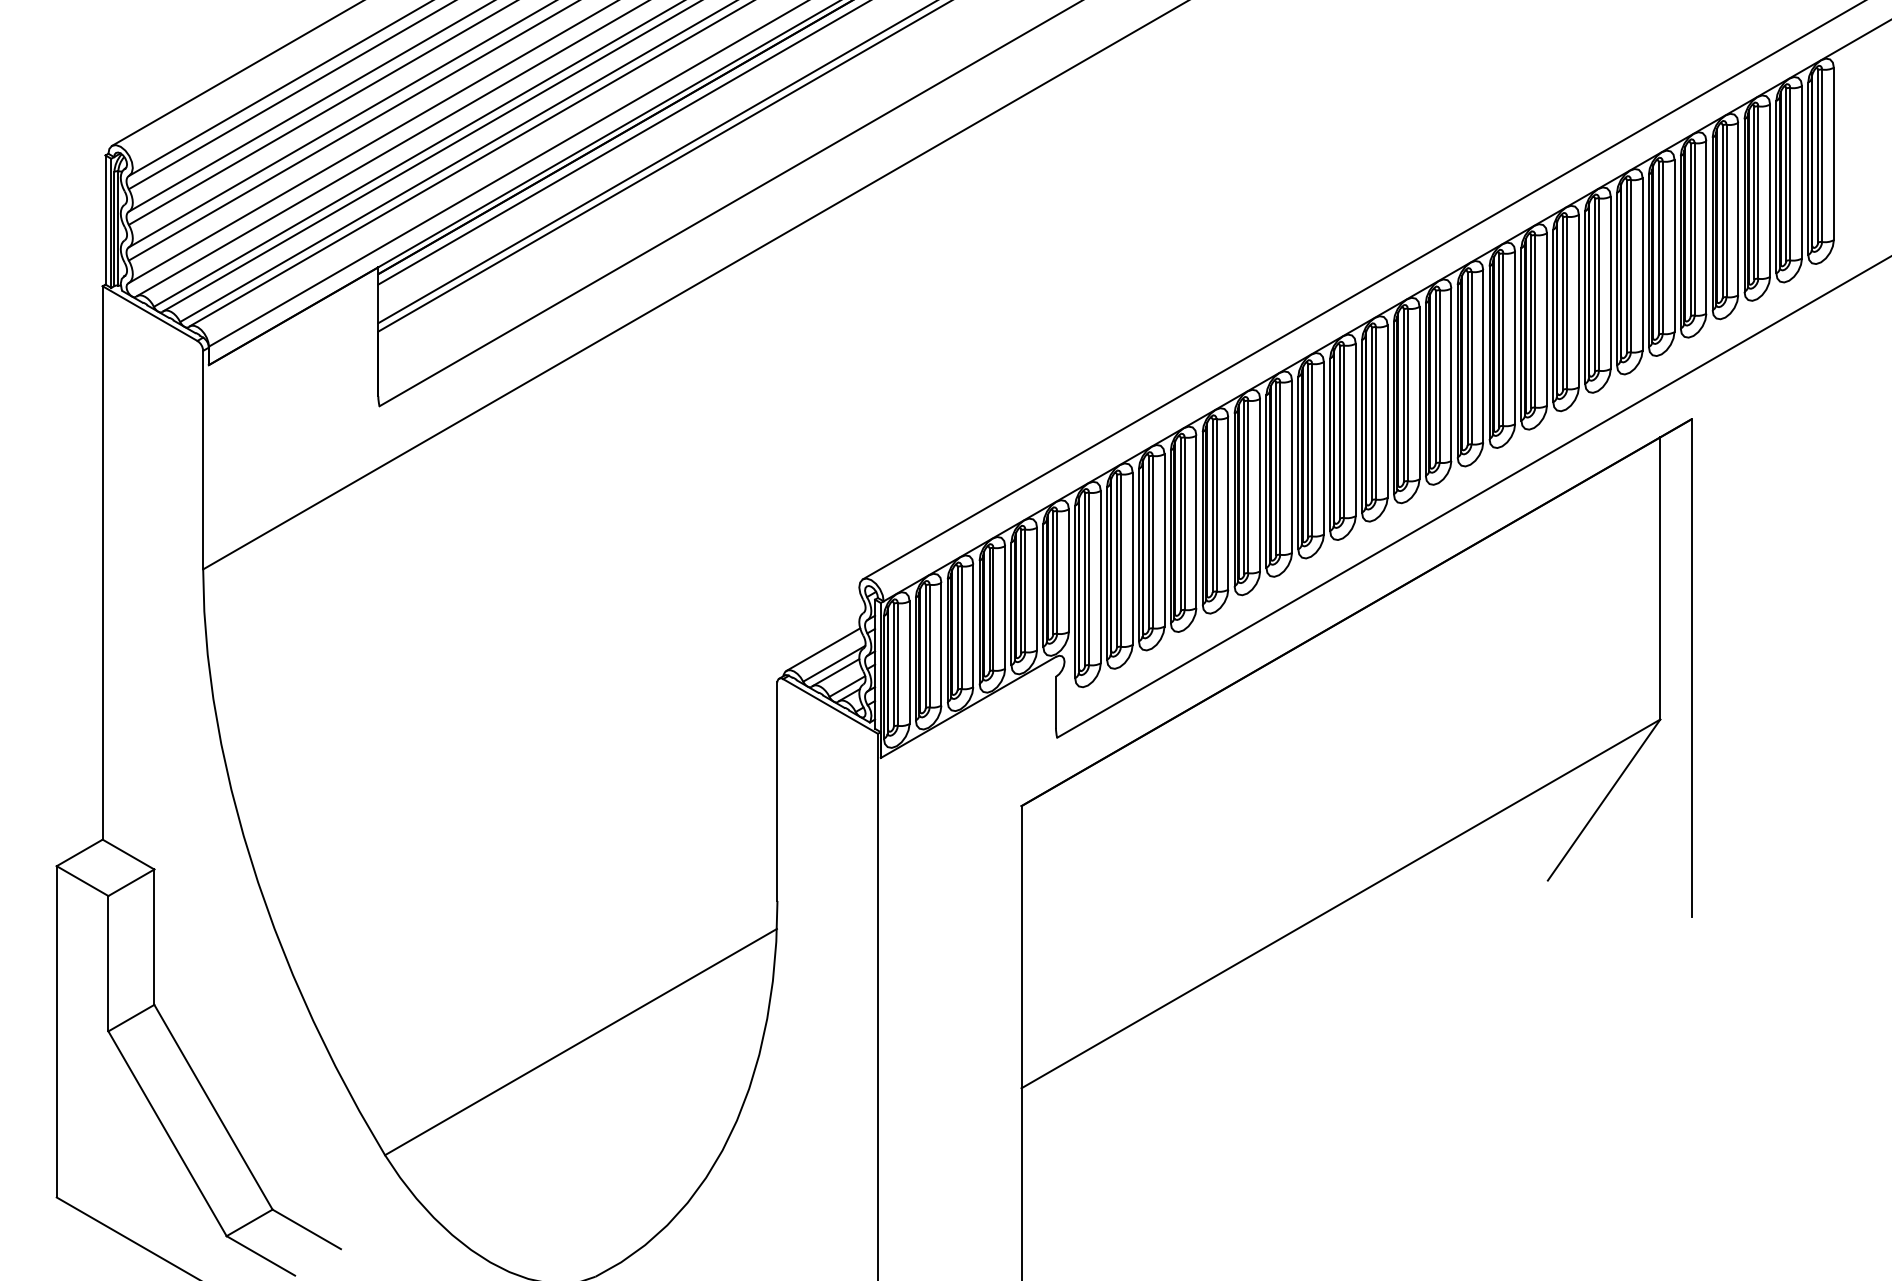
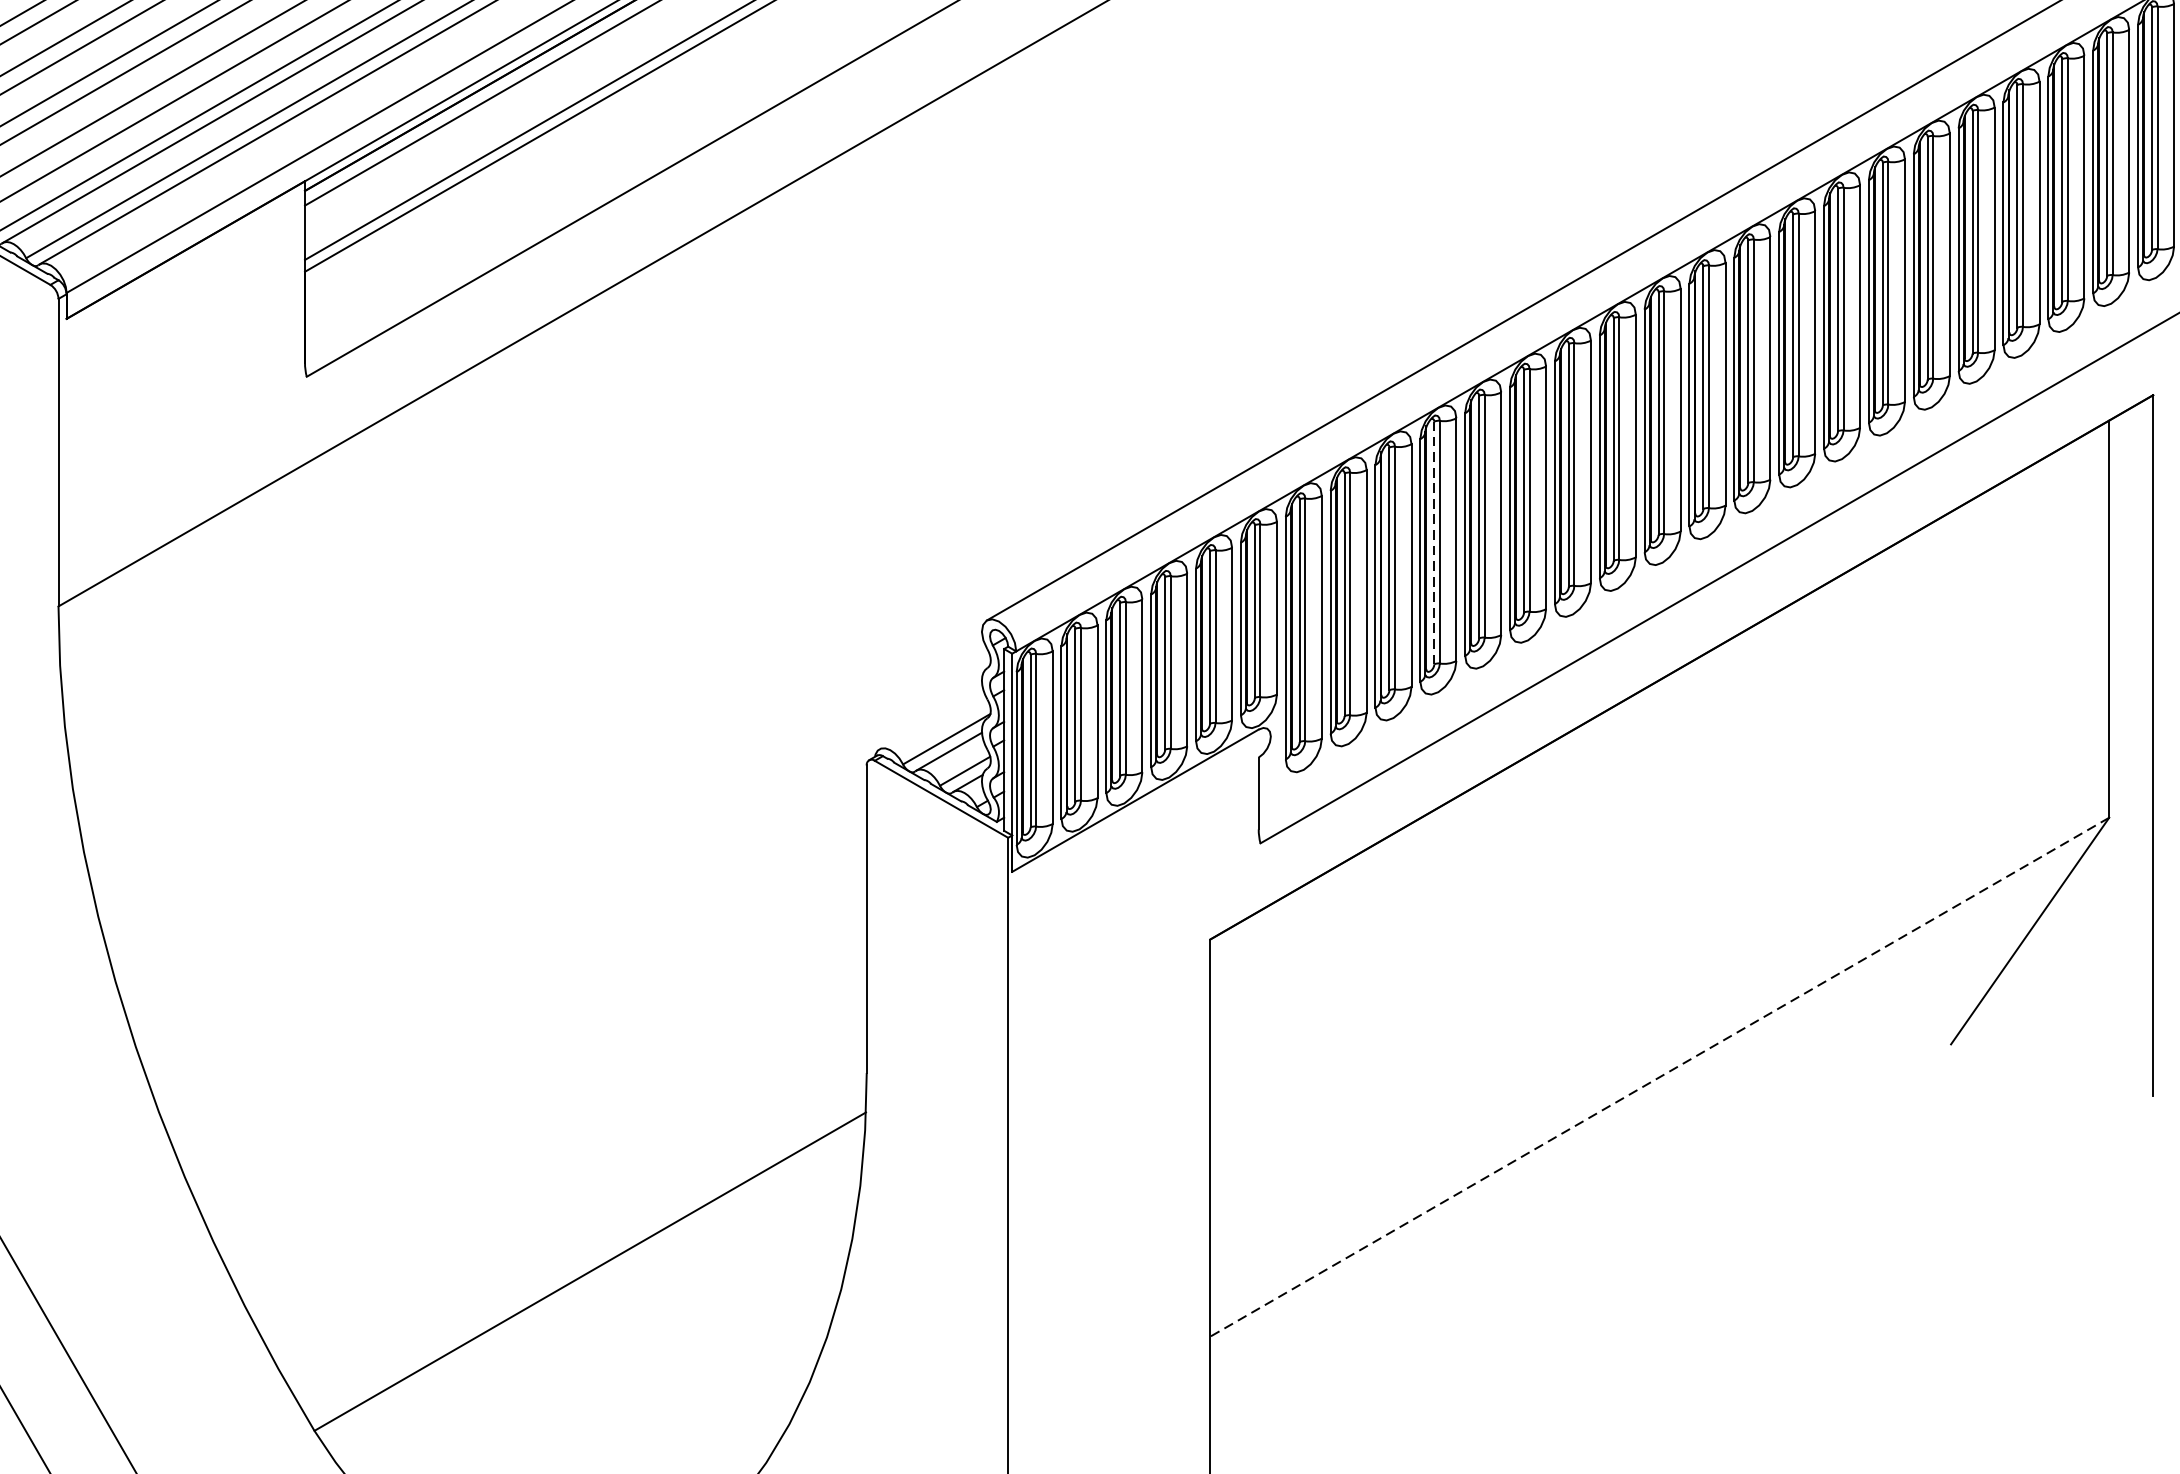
line: (1180, 523) -> (1433, 541), solid -> dashed
line: (823, 649) -> (931, 719), removed
line: (1340, 903) -> (1659, 1076), solid -> dashed

